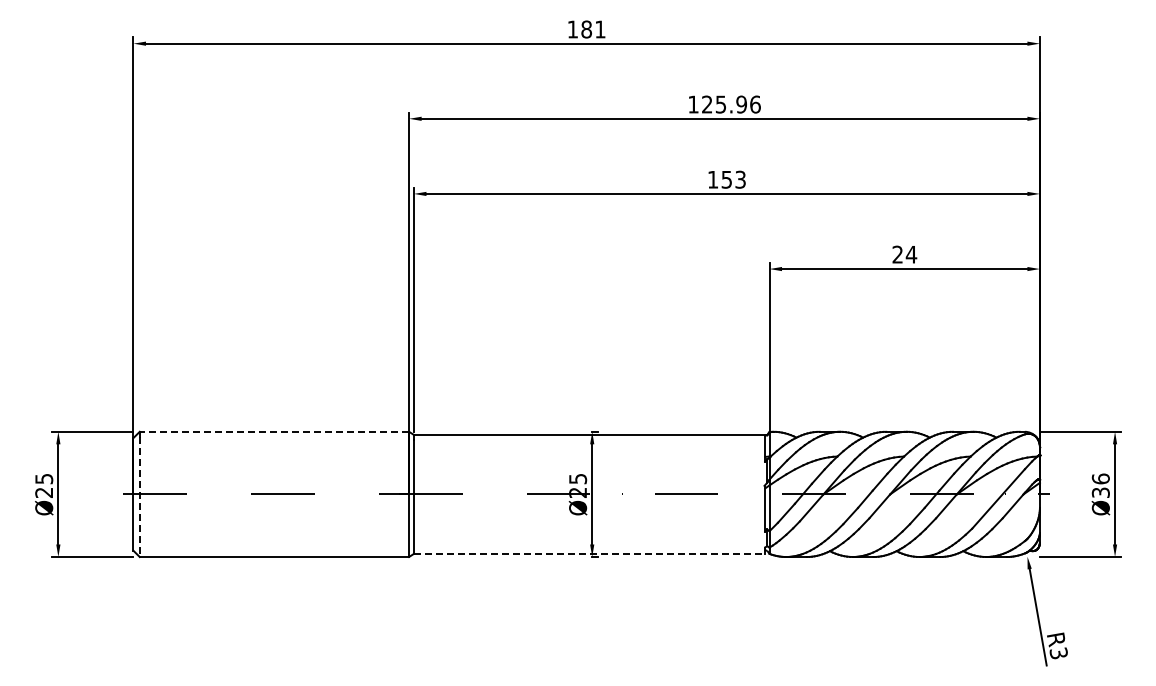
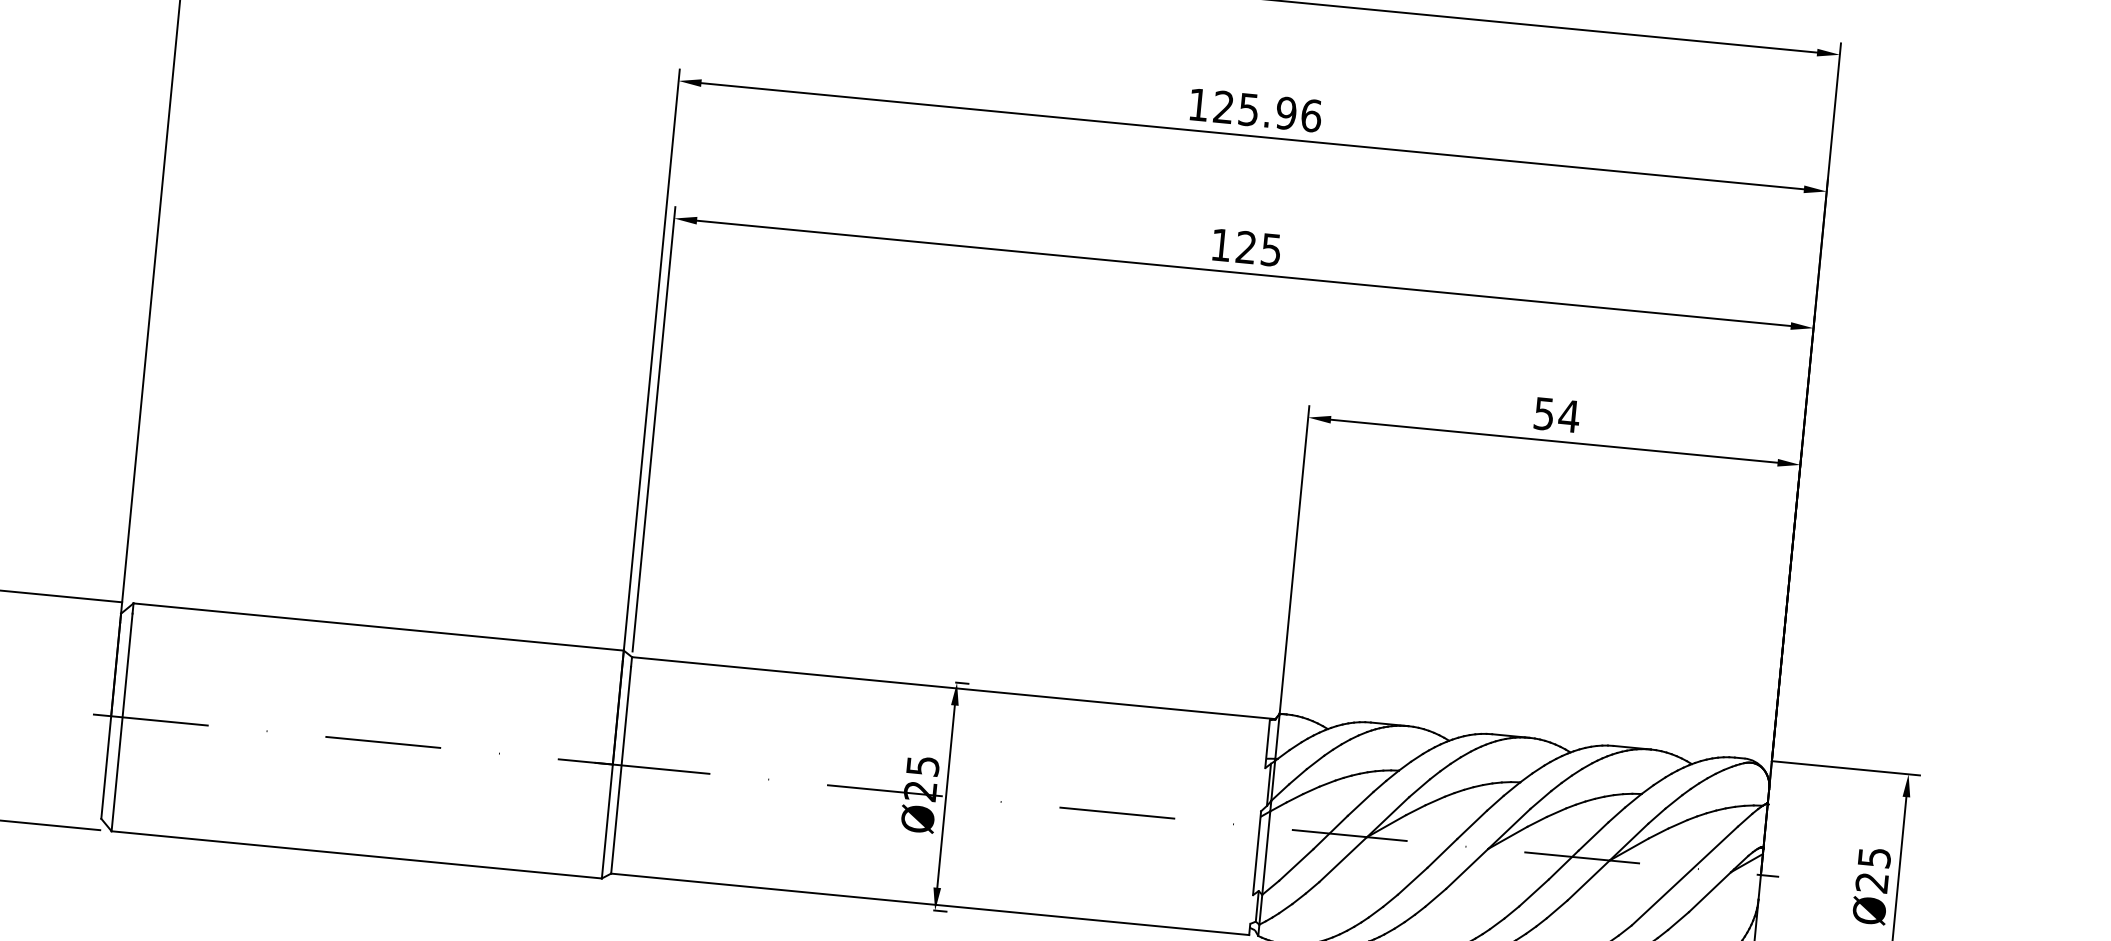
text: (733, 179) -> (1258, 248), 153 -> 125
text: (897, 254) -> (1543, 413), 24 -> 54
line: (274, 431) -> (378, 626), dashed -> solid
text: (1100, 485) -> (1872, 869), Ø36 -> Ø25
line: (139, 497) -> (121, 722), dashed -> solid
line: (589, 553) -> (930, 903), dashed -> solid

